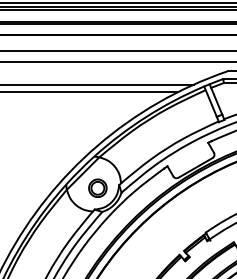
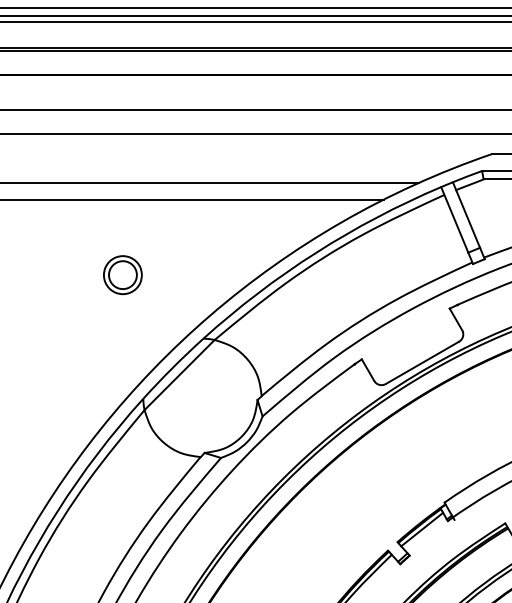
part: (97, 187) -> (122, 273), moved

